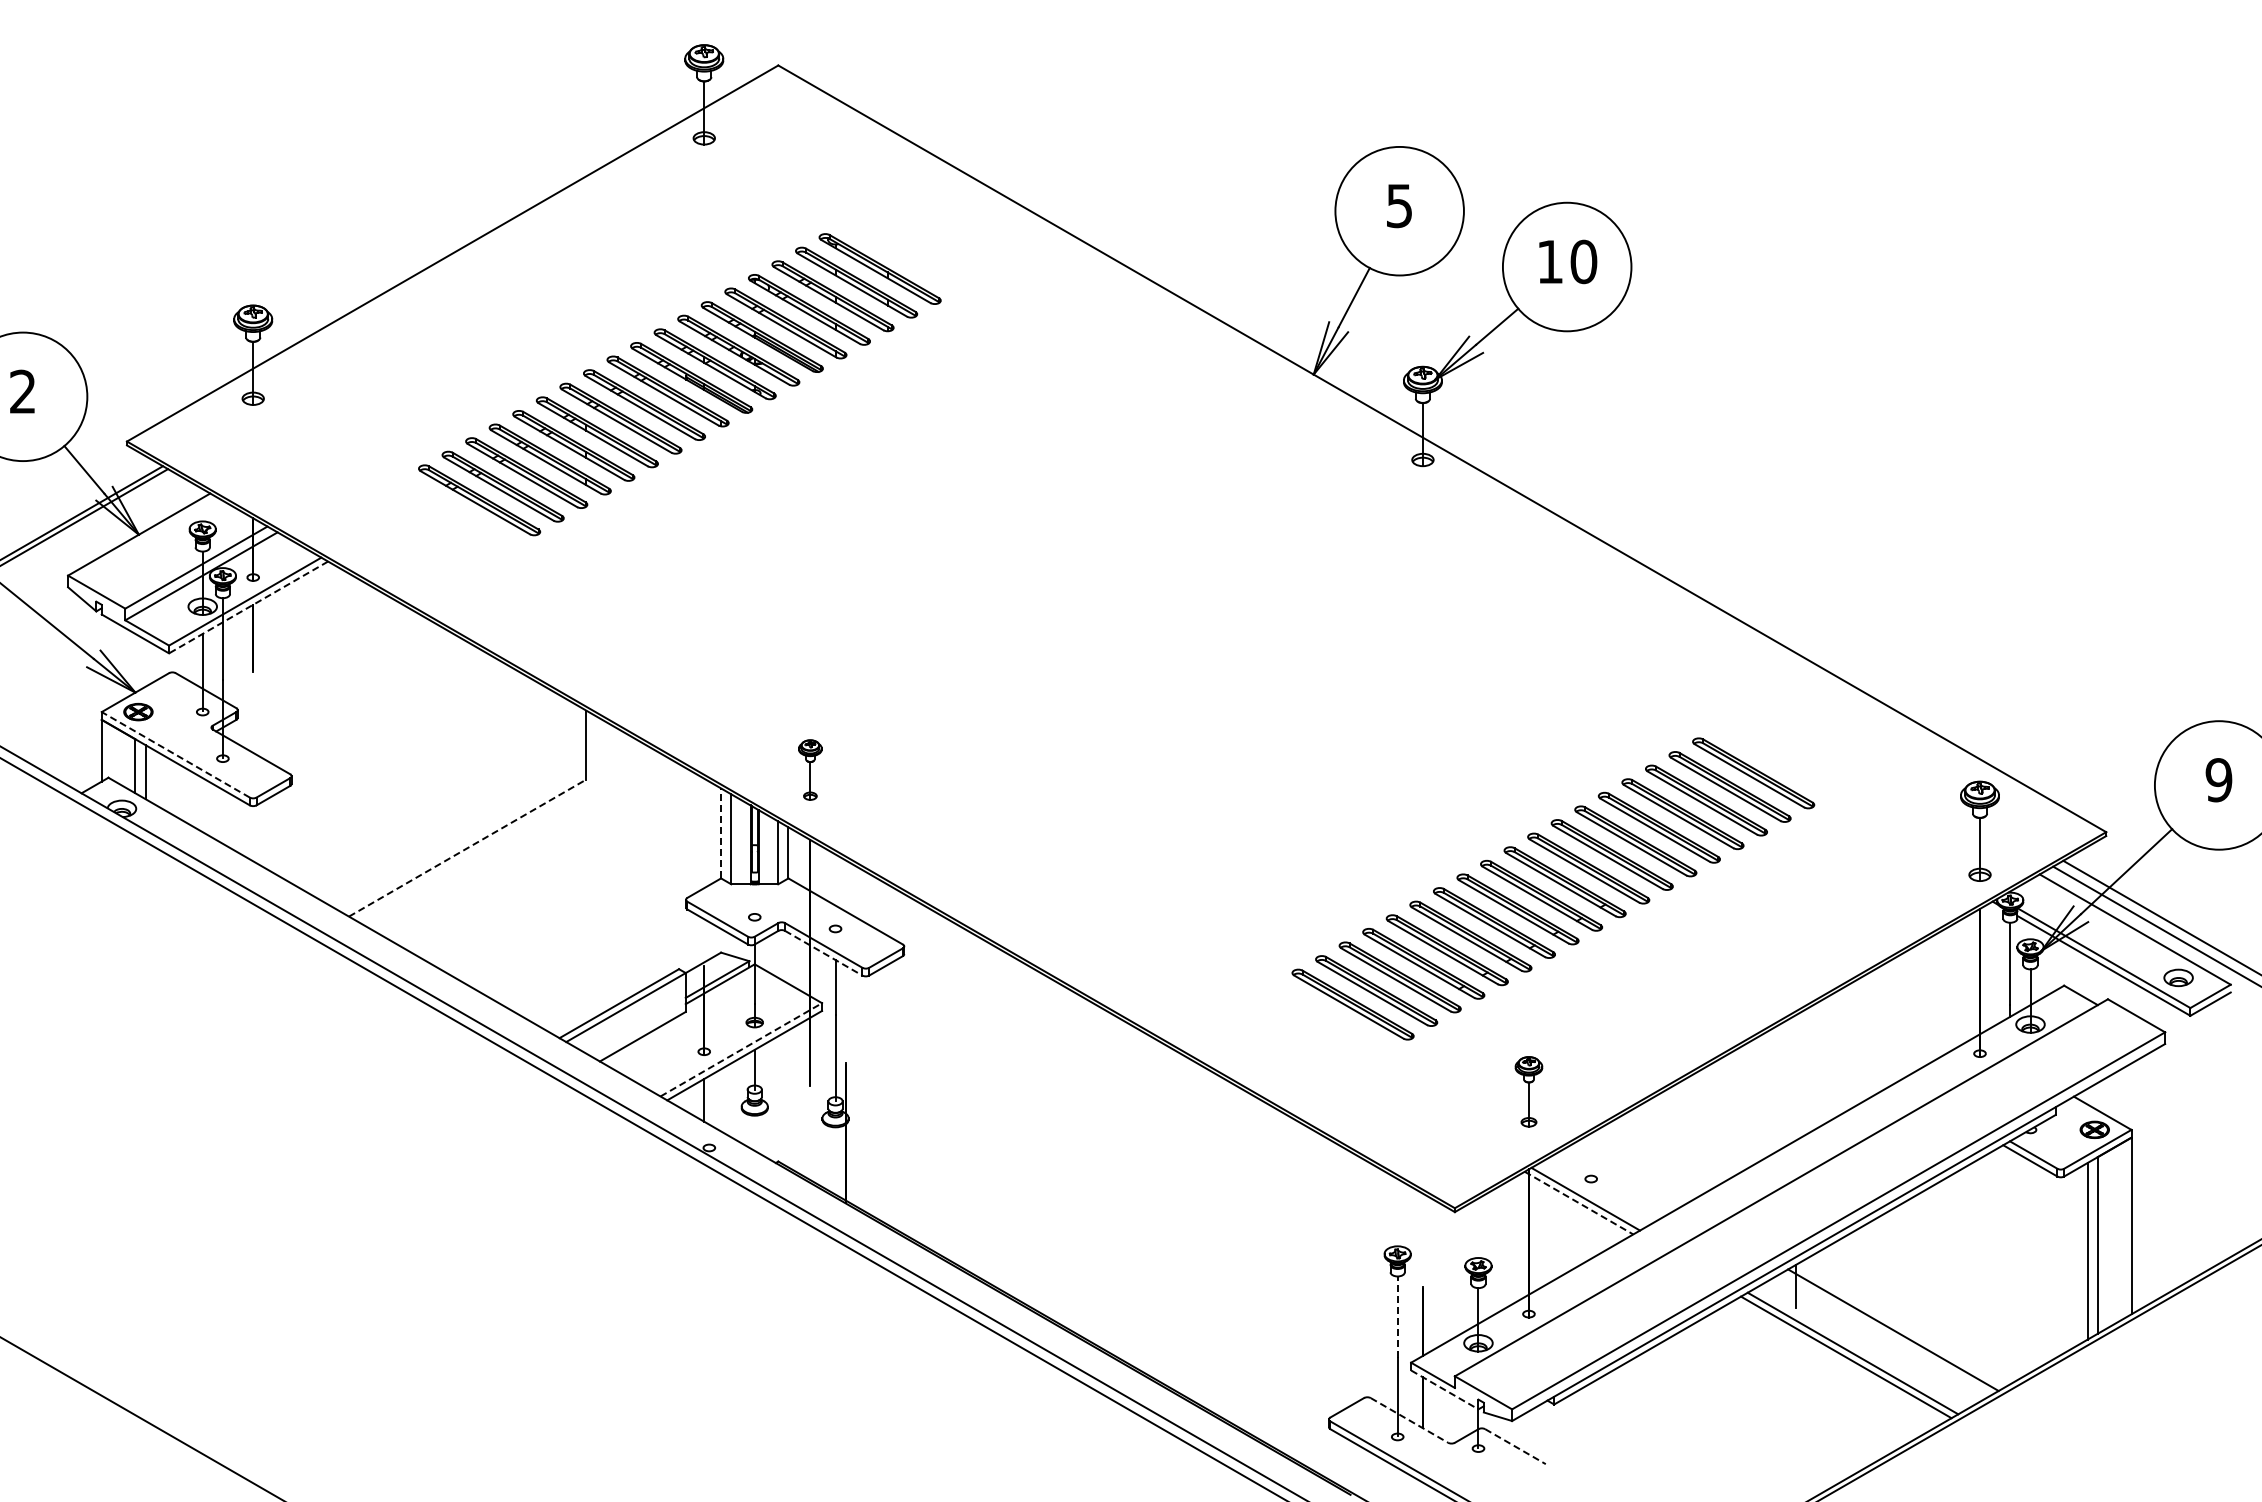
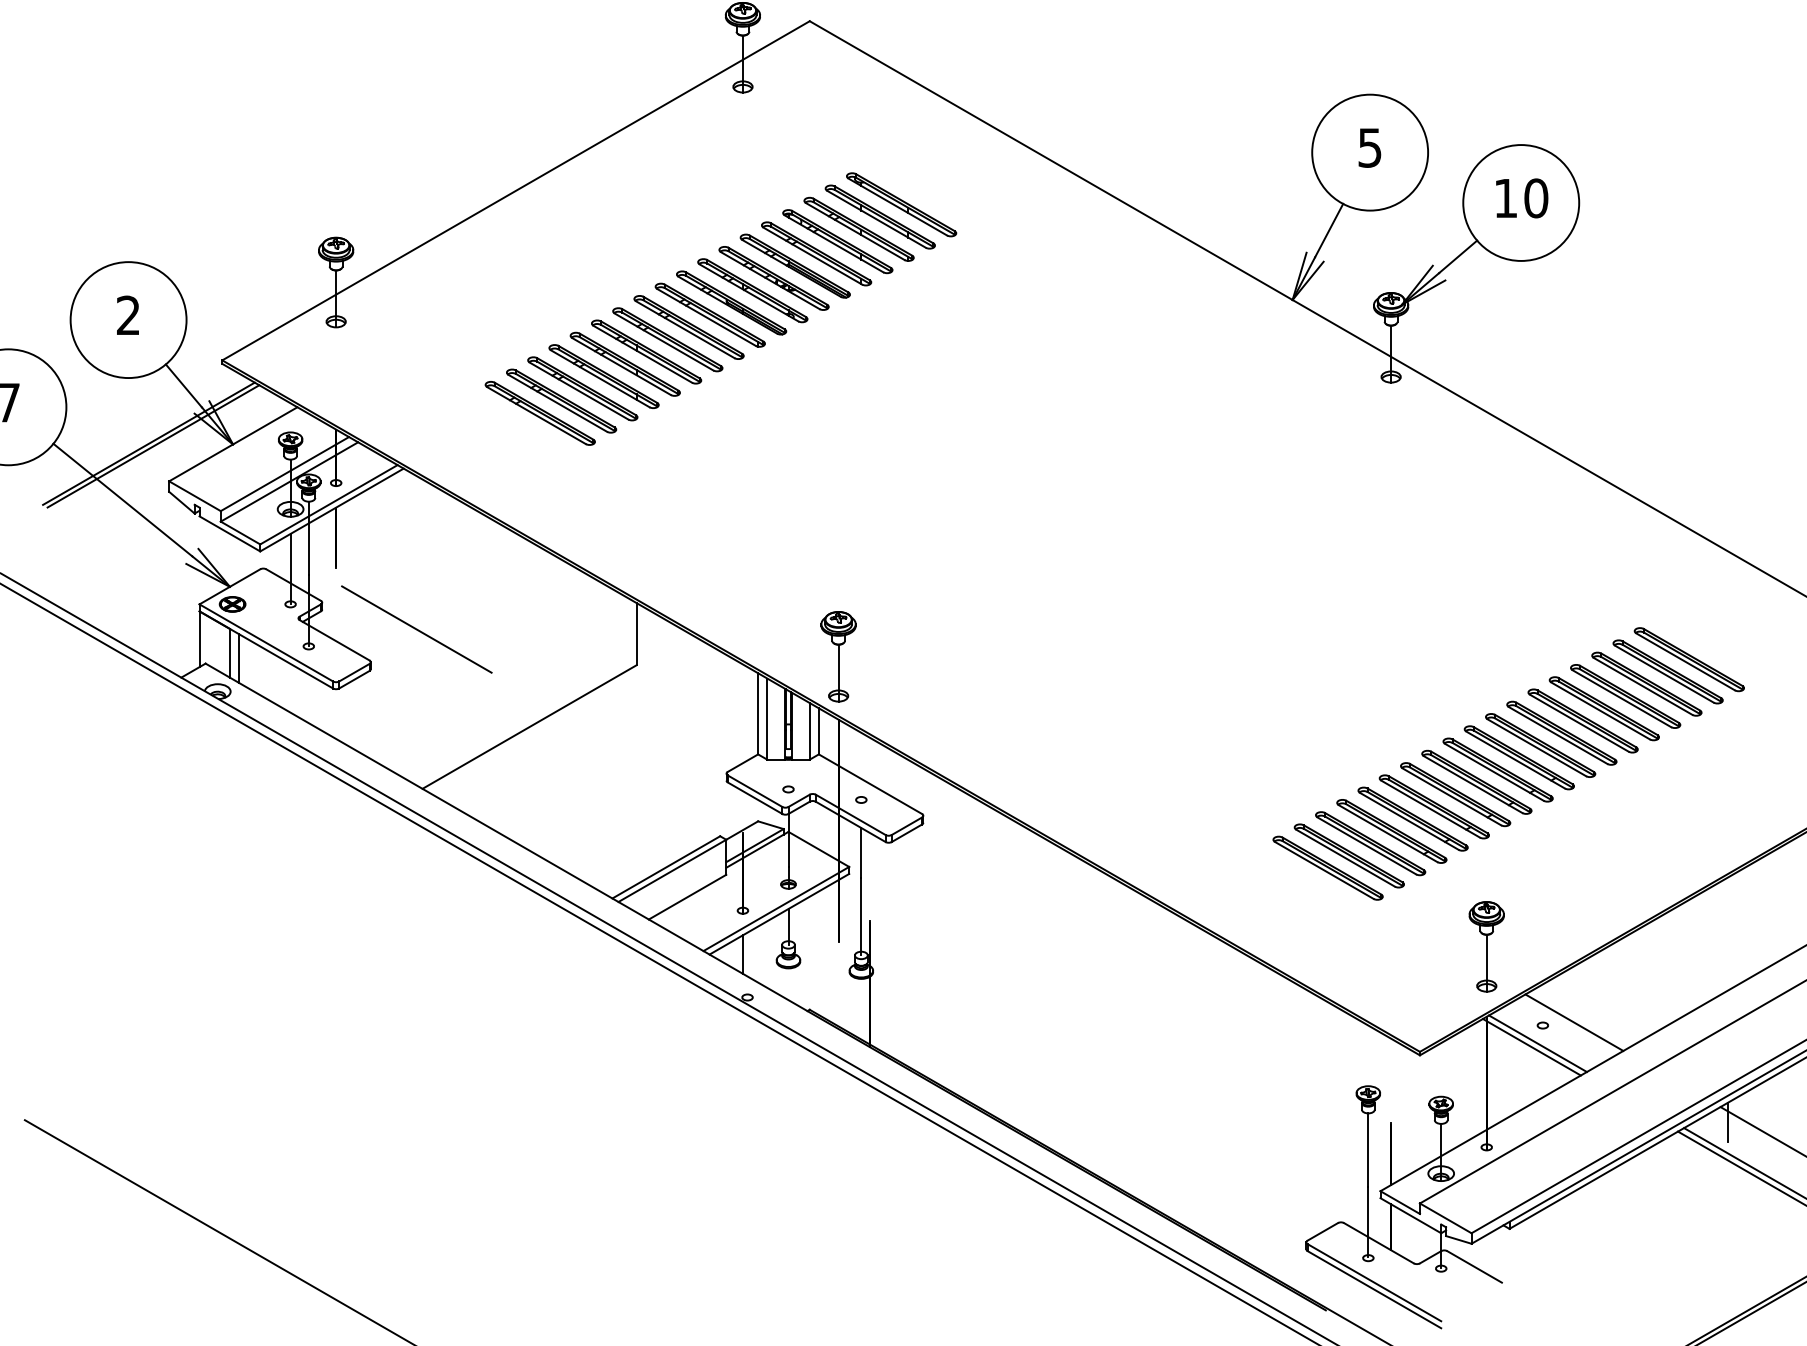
line: (248, 607) -> (331, 510), dashed -> solid
line: (342, 739) -> (416, 629), added
line: (175, 754) -> (266, 642), dashed -> solid
part: (810, 769) -> (838, 656), size x1.67
line: (721, 833) -> (758, 713), dashed -> solid
line: (468, 847) -> (530, 726), dashed -> solid
line: (823, 953) -> (850, 822), dashed -> solid
line: (741, 1049) -> (776, 908), dashed -> solid
part: (1528, 1091) -> (1486, 946), size x1.43
line: (1625, 1175) -> (1573, 1022), added
line: (1579, 1203) -> (1532, 1047), dashed -> solid
line: (1397, 1317) -> (1368, 1150), dashed -> solid
line: (1444, 1389) -> (1410, 1215), dashed -> solid
line: (1409, 1420) -> (1379, 1243), dashed -> solid
line: (1515, 1446) -> (1474, 1266), dashed -> solid

